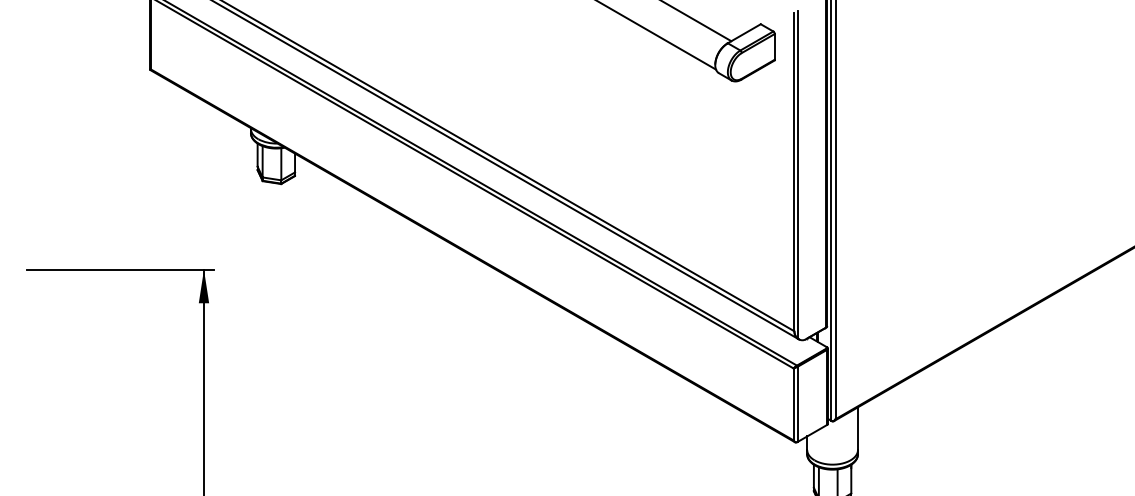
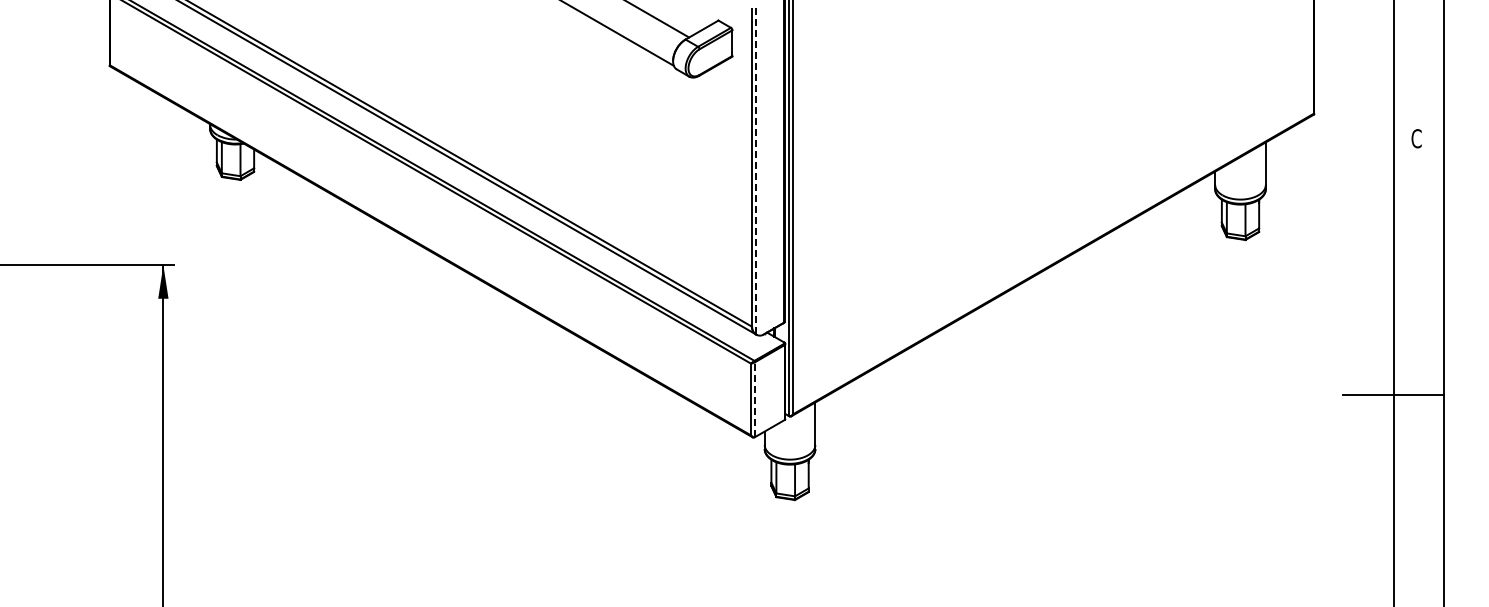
line: (798, 174) -> (756, 170), solid -> dashed
line: (797, 404) -> (755, 399), solid -> dashed

